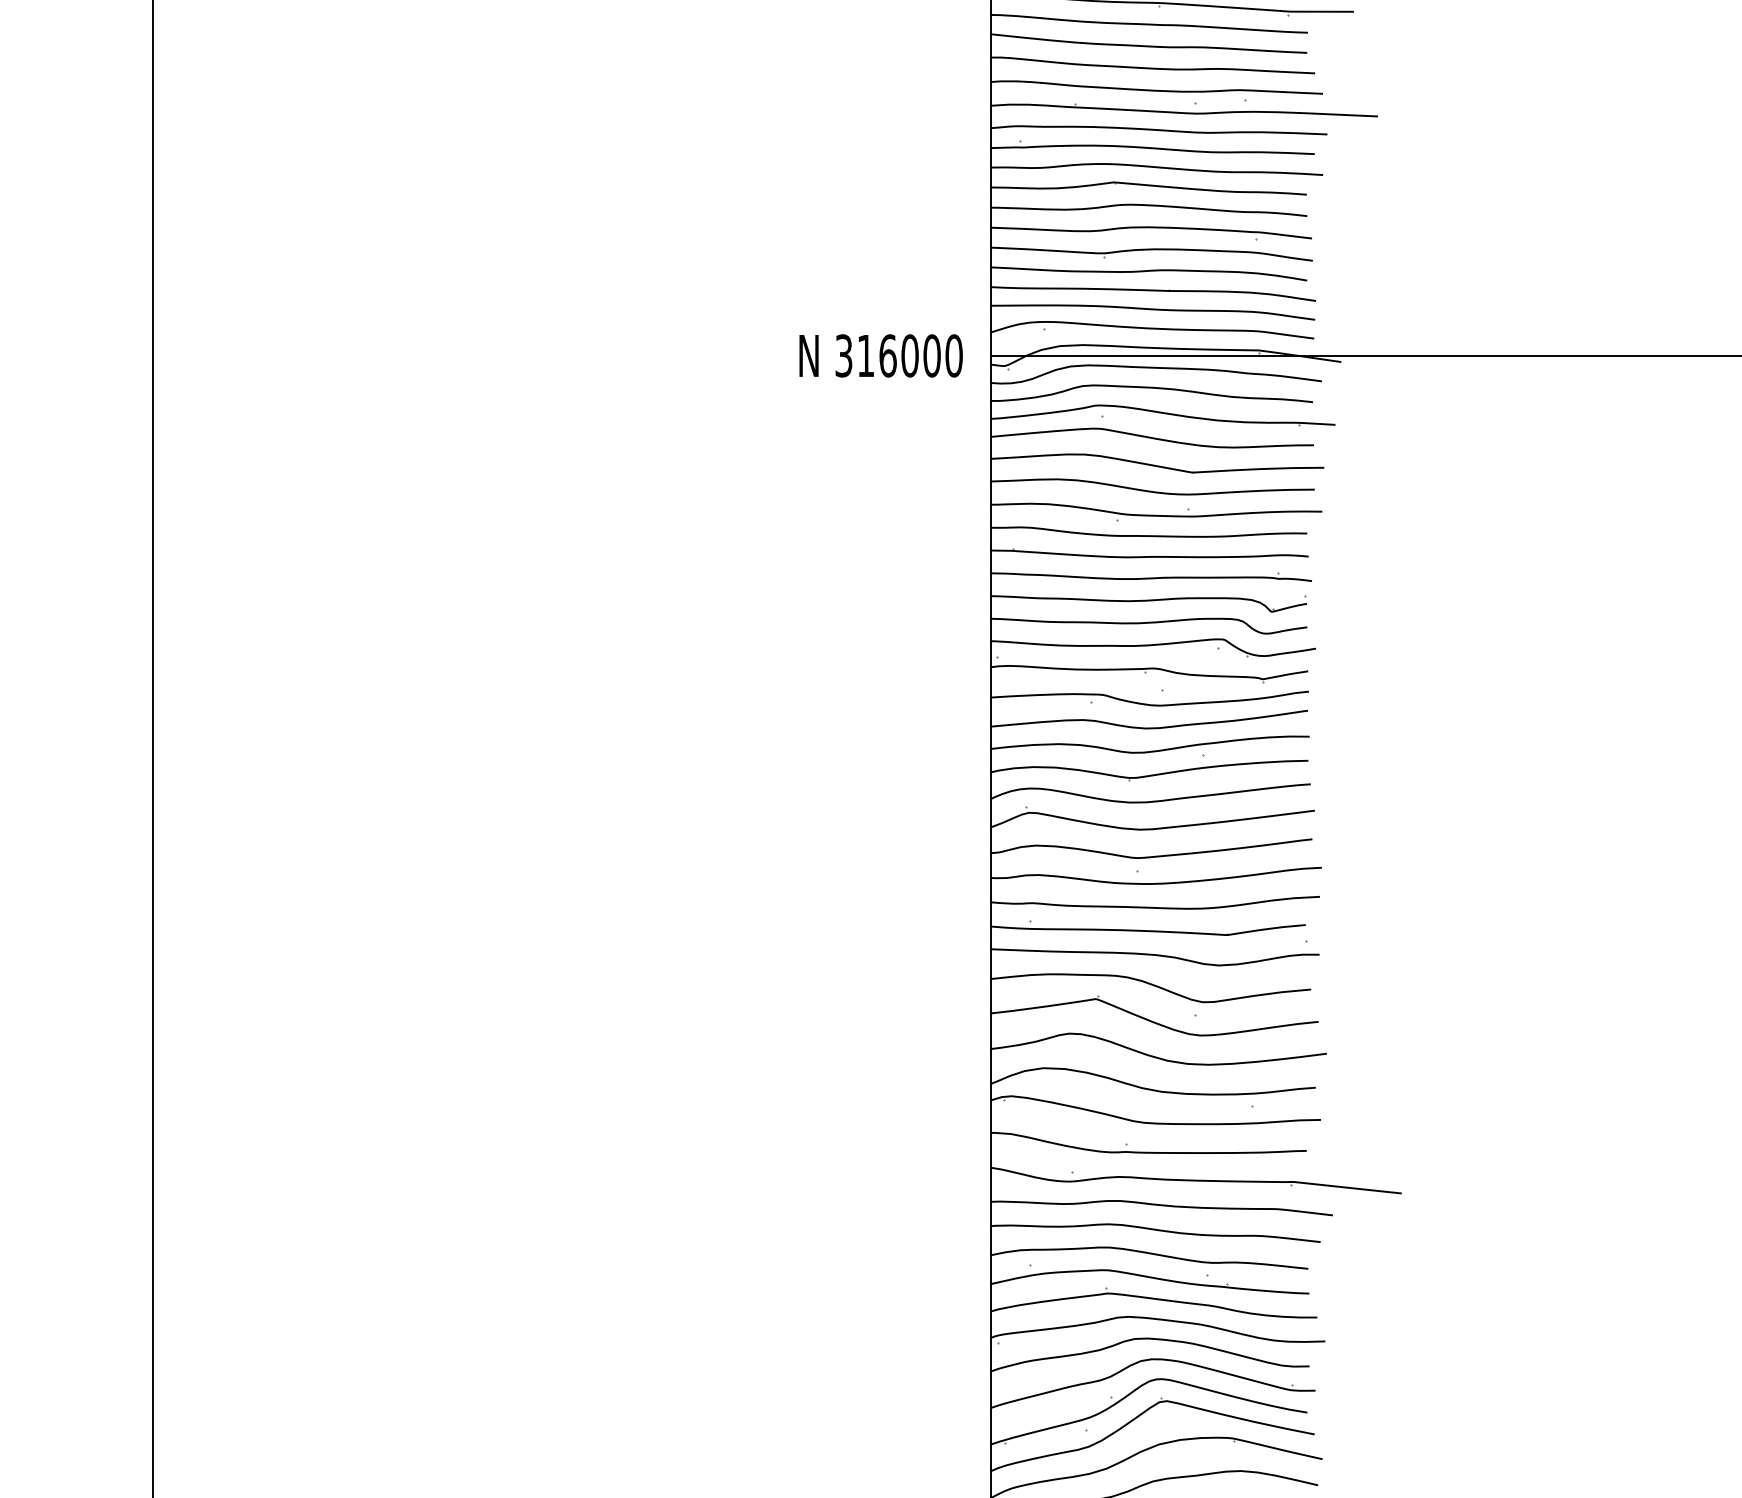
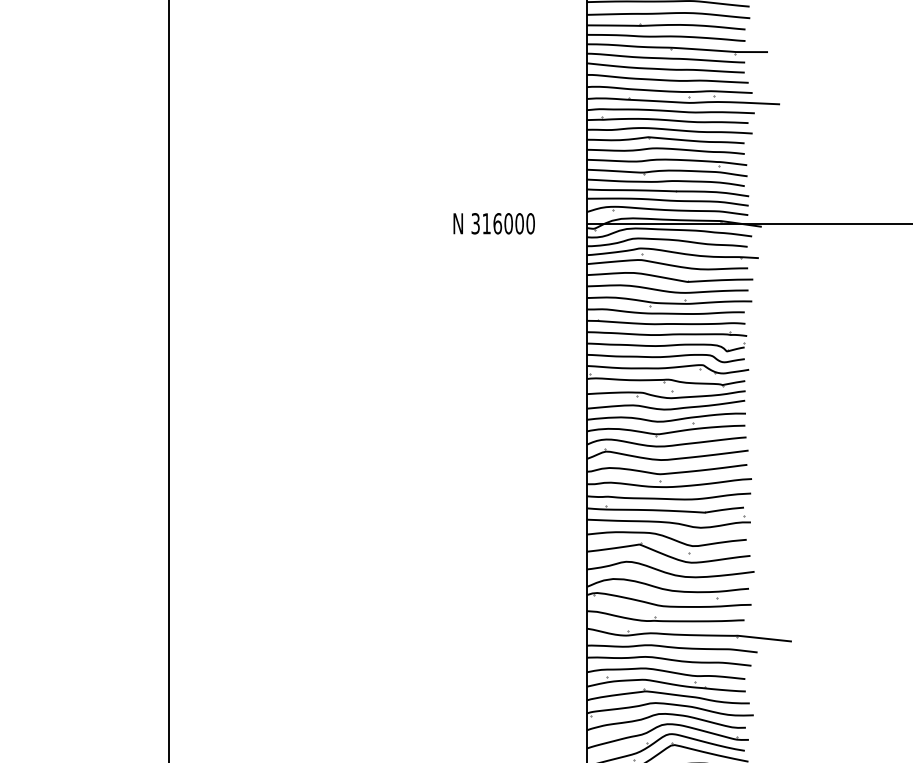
text: (879, 355) -> (493, 223), moved

